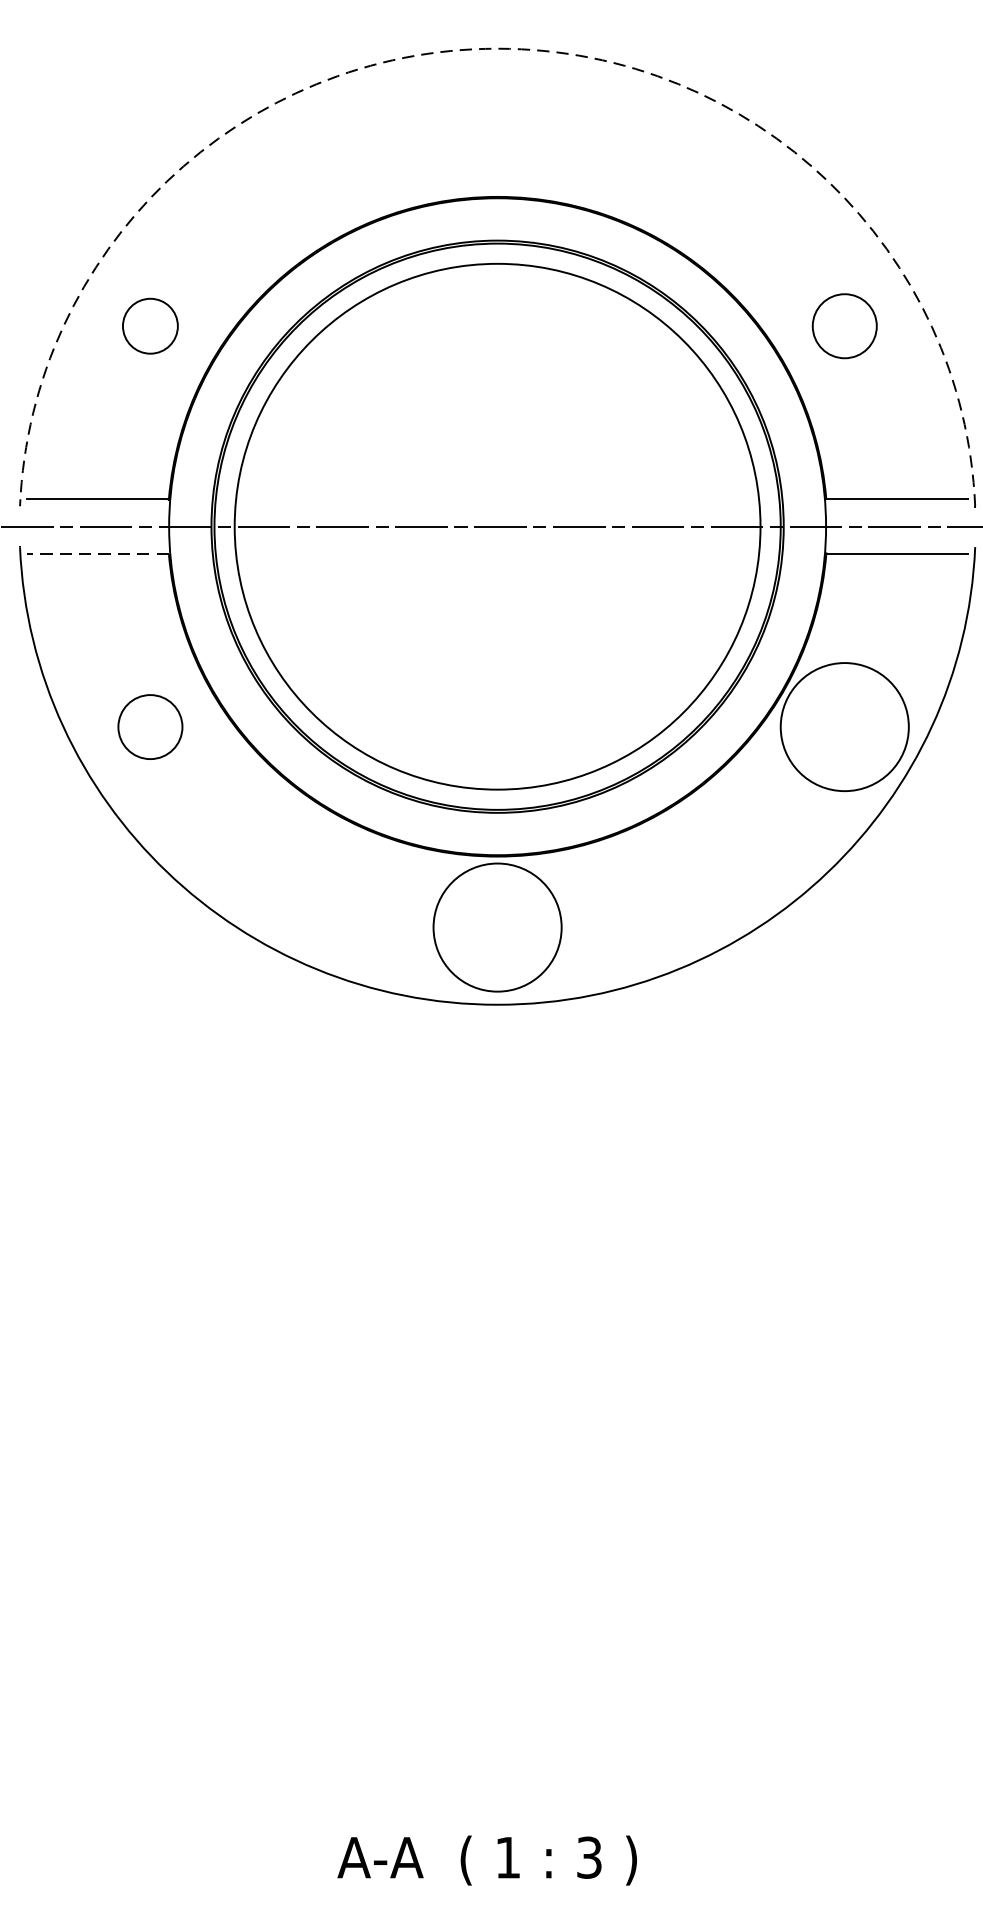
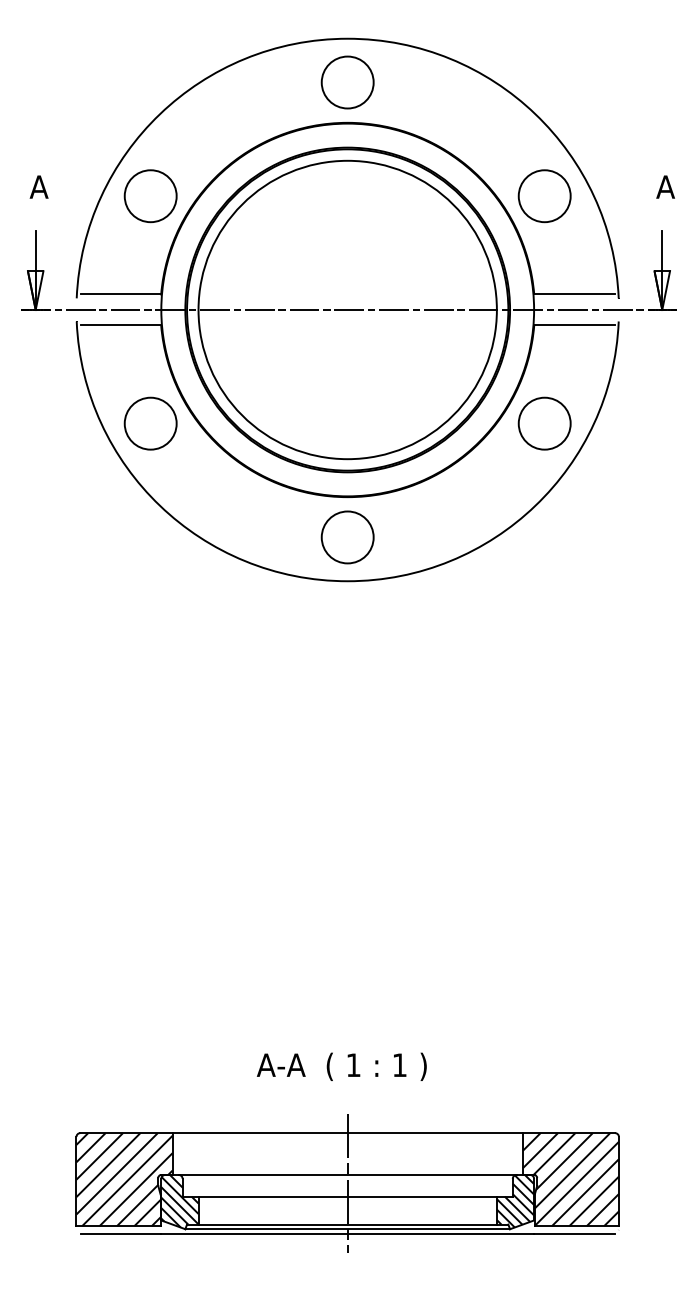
arc: (497, 48) -> (347, 38), dashed -> solid
circle: (497, 125) -> (347, 82), added
circle: (150, 326) -> (150, 196), size x1.67
circle: (844, 326) -> (544, 196), size x1.43
line: (97, 554) -> (120, 325), dashed -> solid
circle: (150, 726) -> (150, 423), size x1.43
circle: (844, 726) -> (544, 423), size x0.71
circle: (497, 927) -> (347, 537), size x0.71
text: (588, 1858) -> (399, 1065), 3 -> 1

